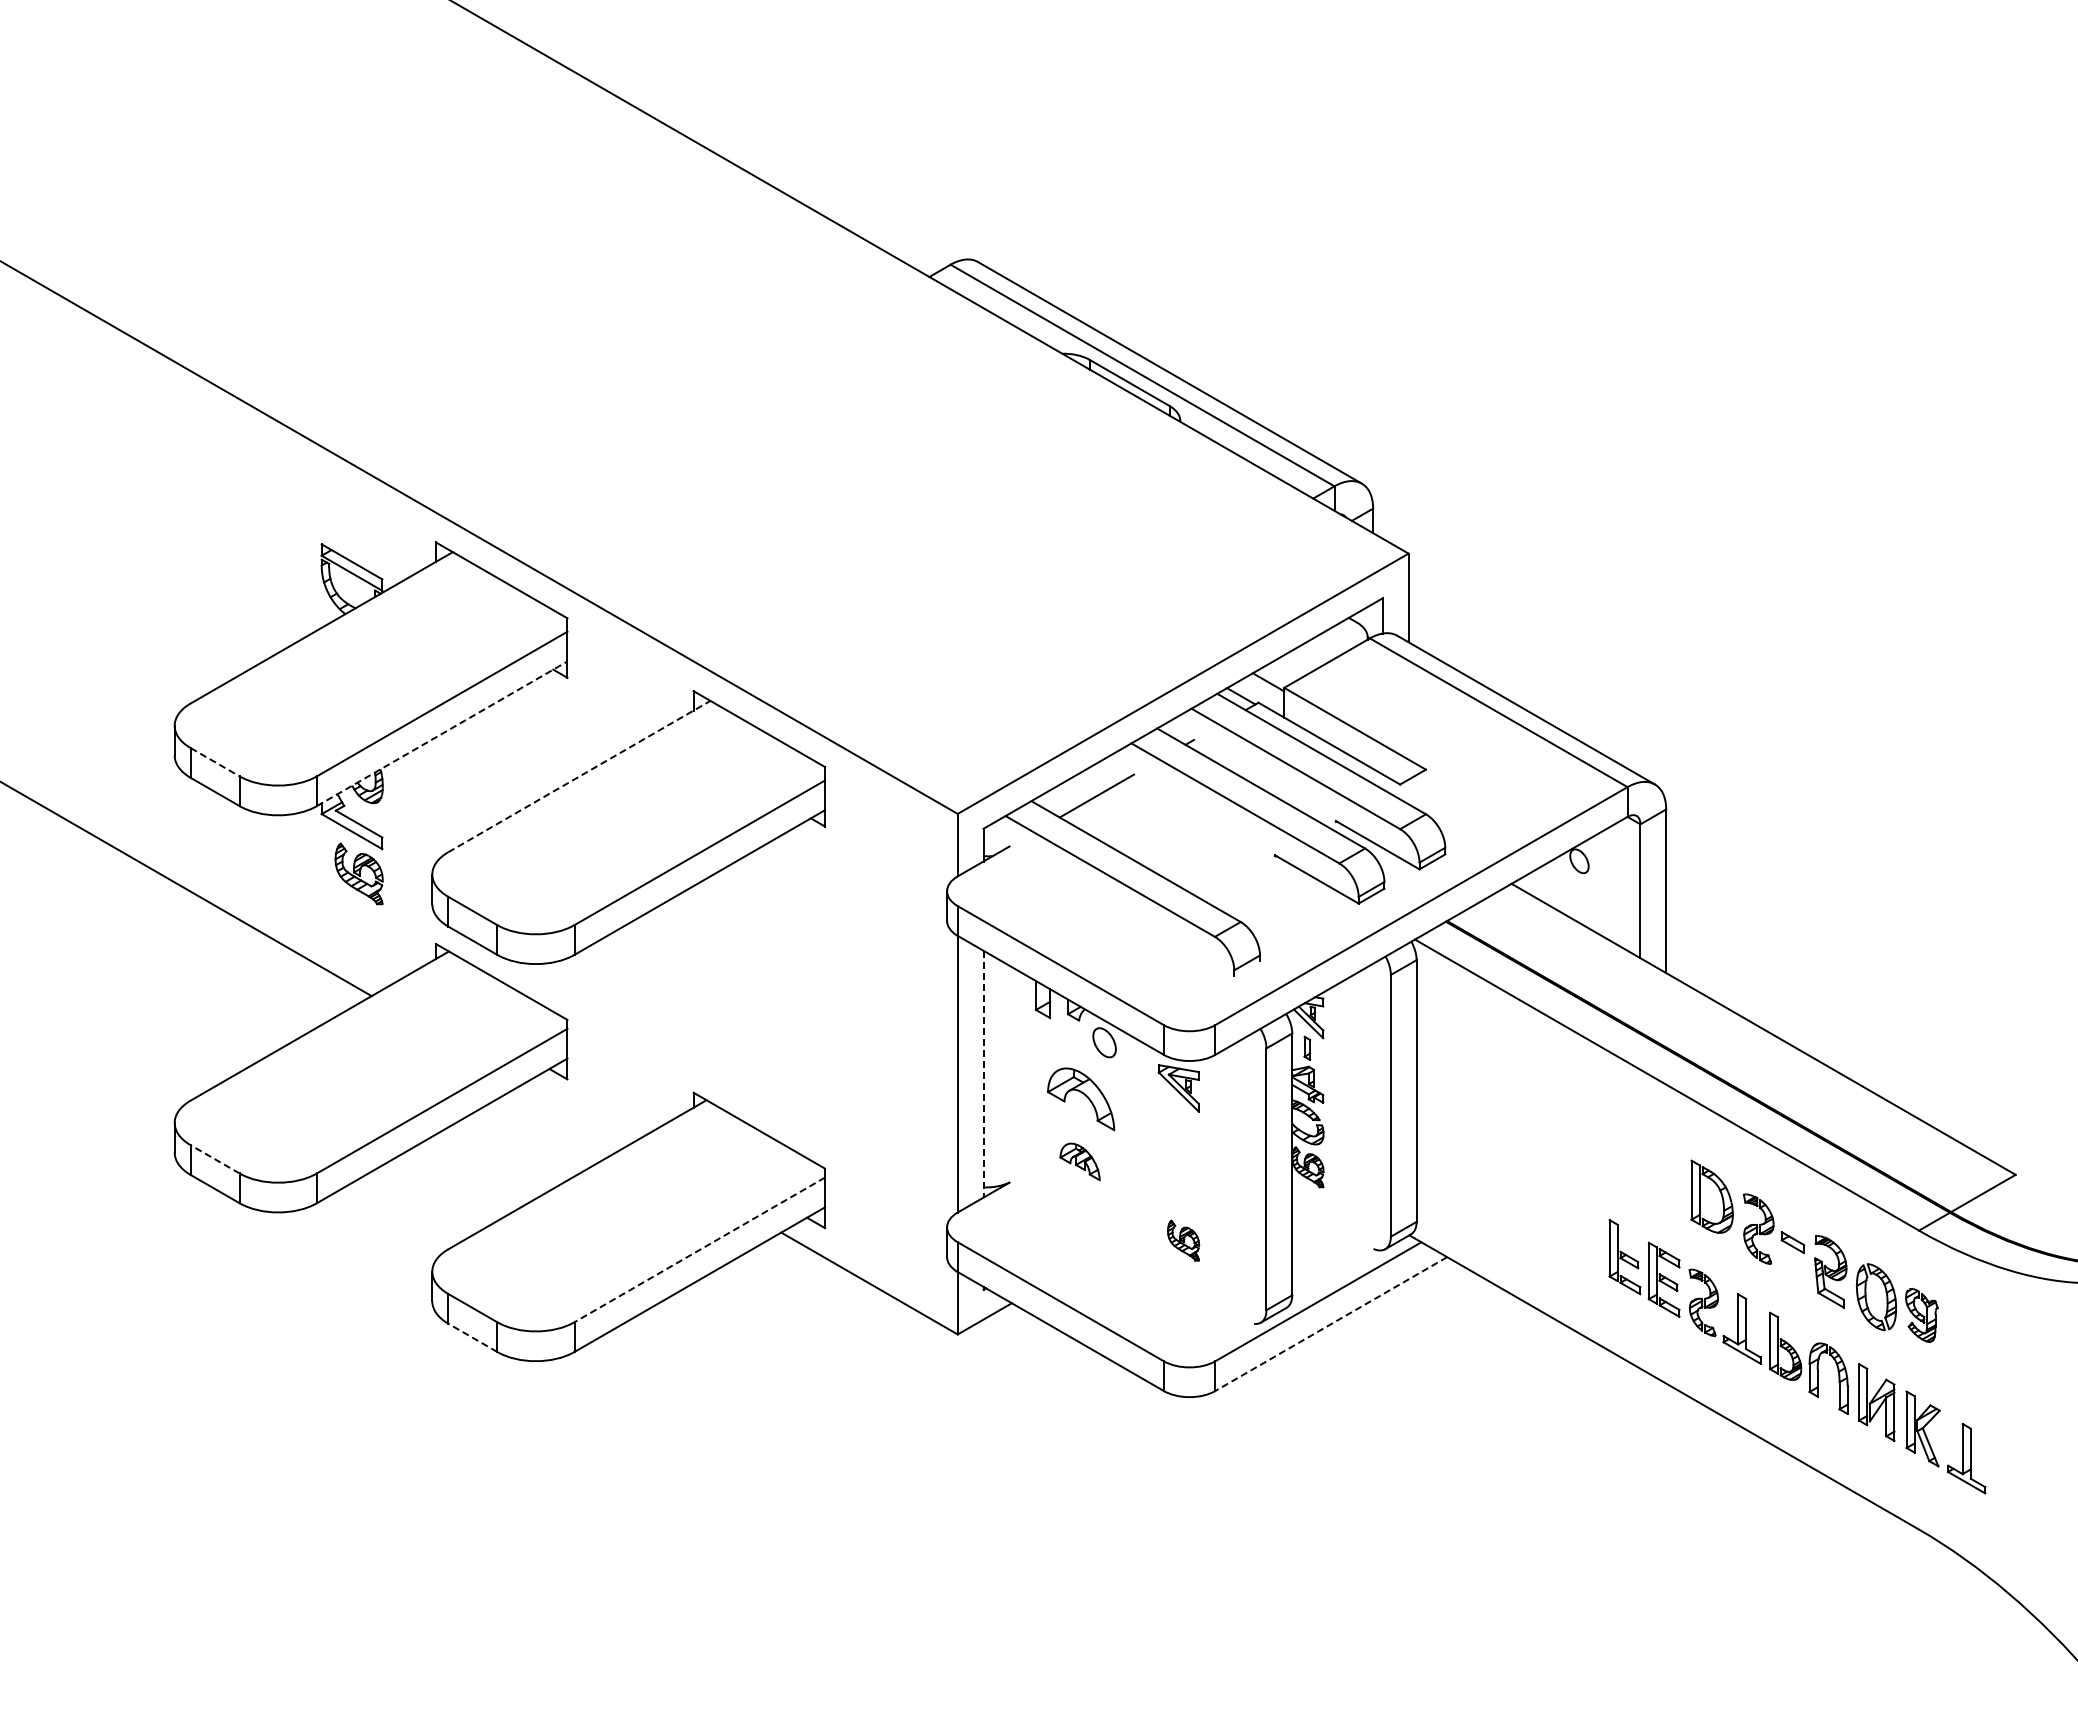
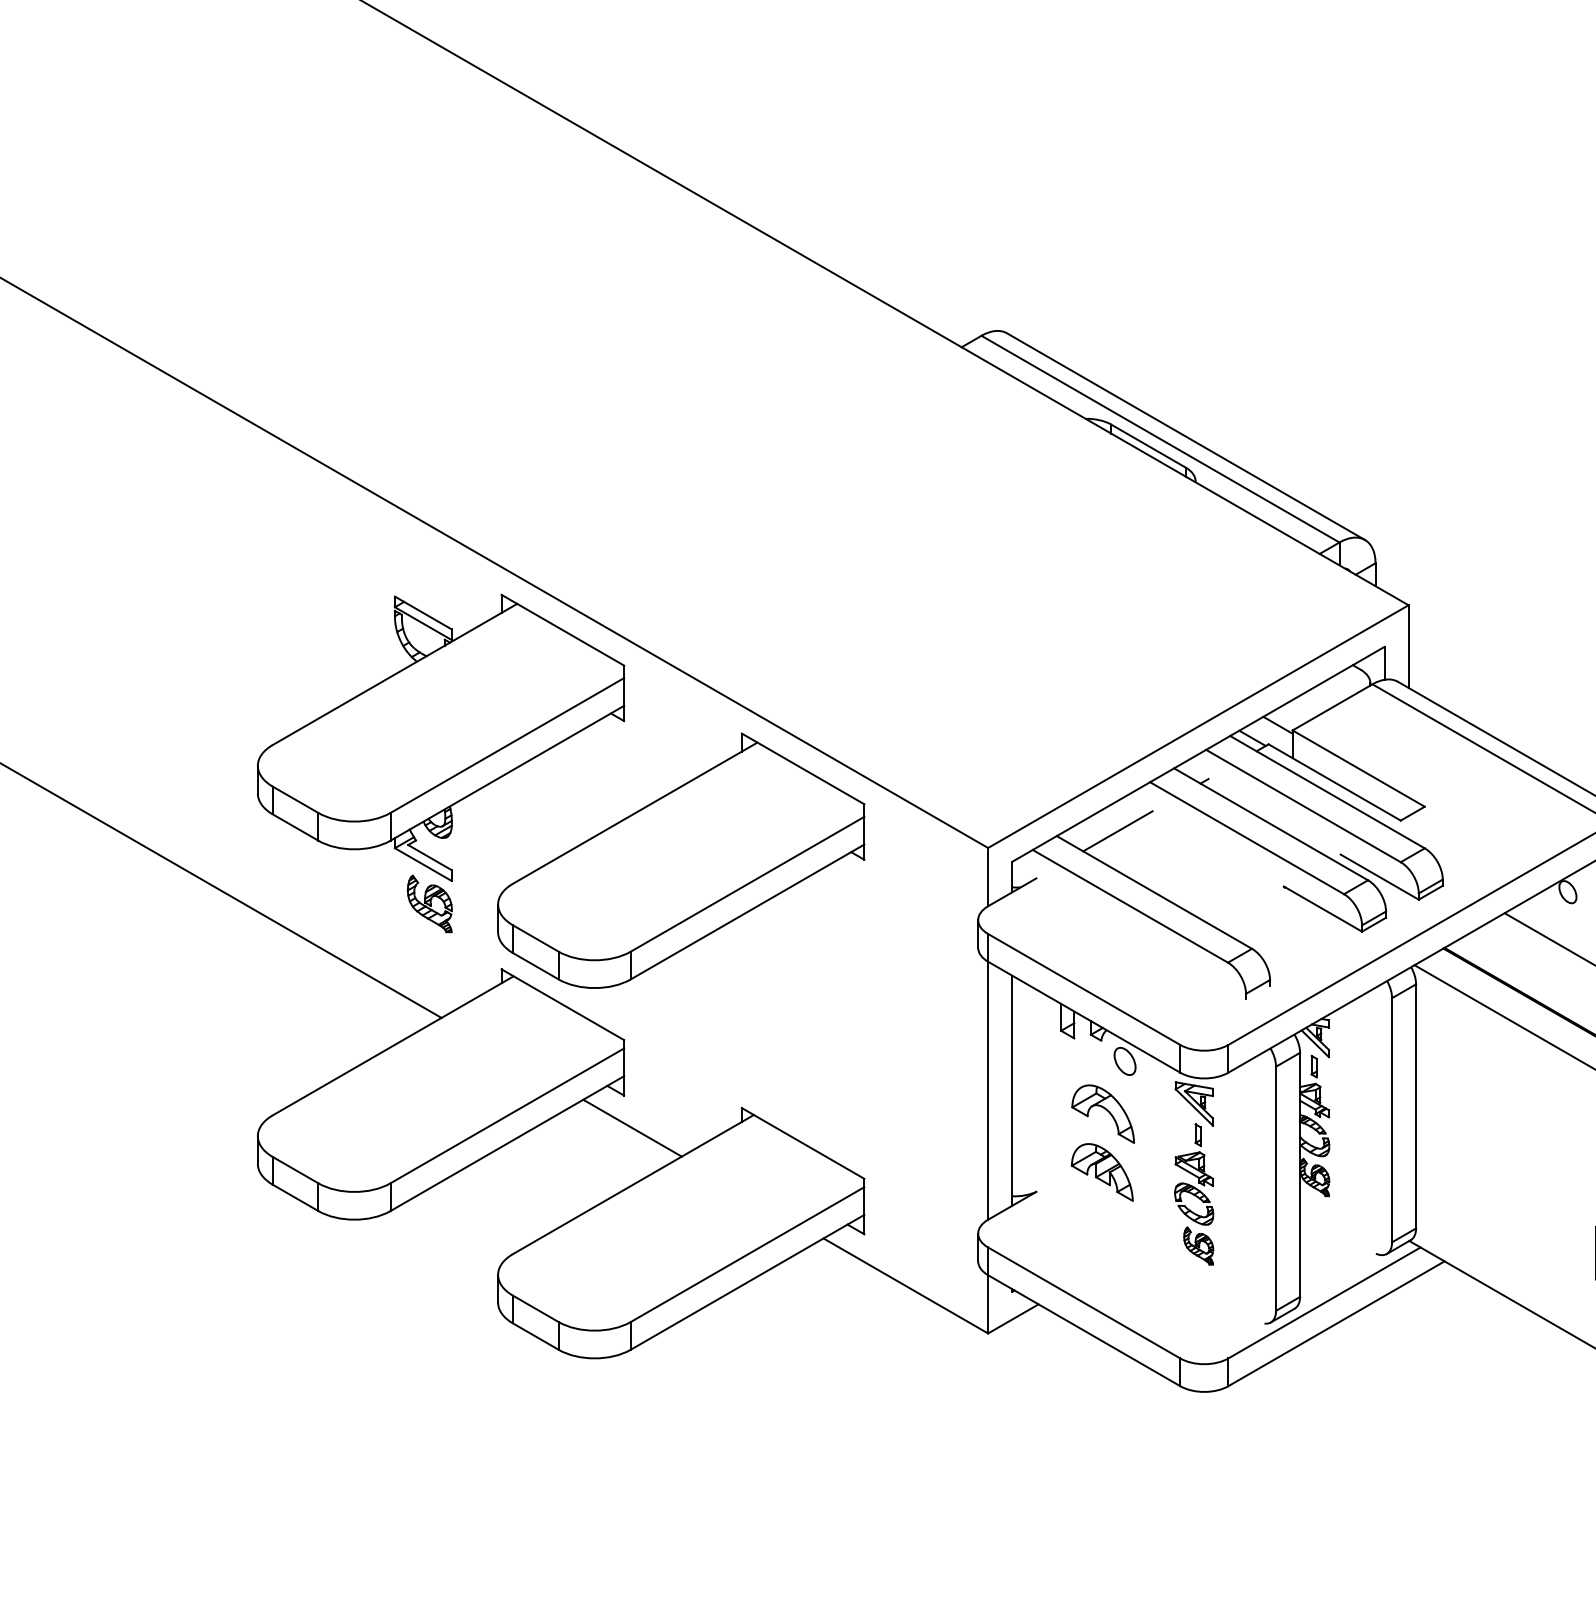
line: (442, 733) -> (507, 773), dashed -> solid
line: (215, 762) -> (295, 800), dashed -> solid
line: (579, 776) -> (635, 813), dashed -> solid
line: (983, 1074) -> (1012, 1091), dashed -> solid
line: (576, 1113) -> (632, 1127), added
line: (214, 1159) -> (294, 1170), dashed -> solid
part: (1079, 1161) -> (1101, 1172), size x1.67
part: (1178, 1163) -> (1194, 1174), added
line: (699, 1249) -> (747, 1254), dashed -> solid
line: (1331, 1324) -> (1336, 1324), dashed -> solid
line: (472, 1337) -> (535, 1336), dashed -> solid

